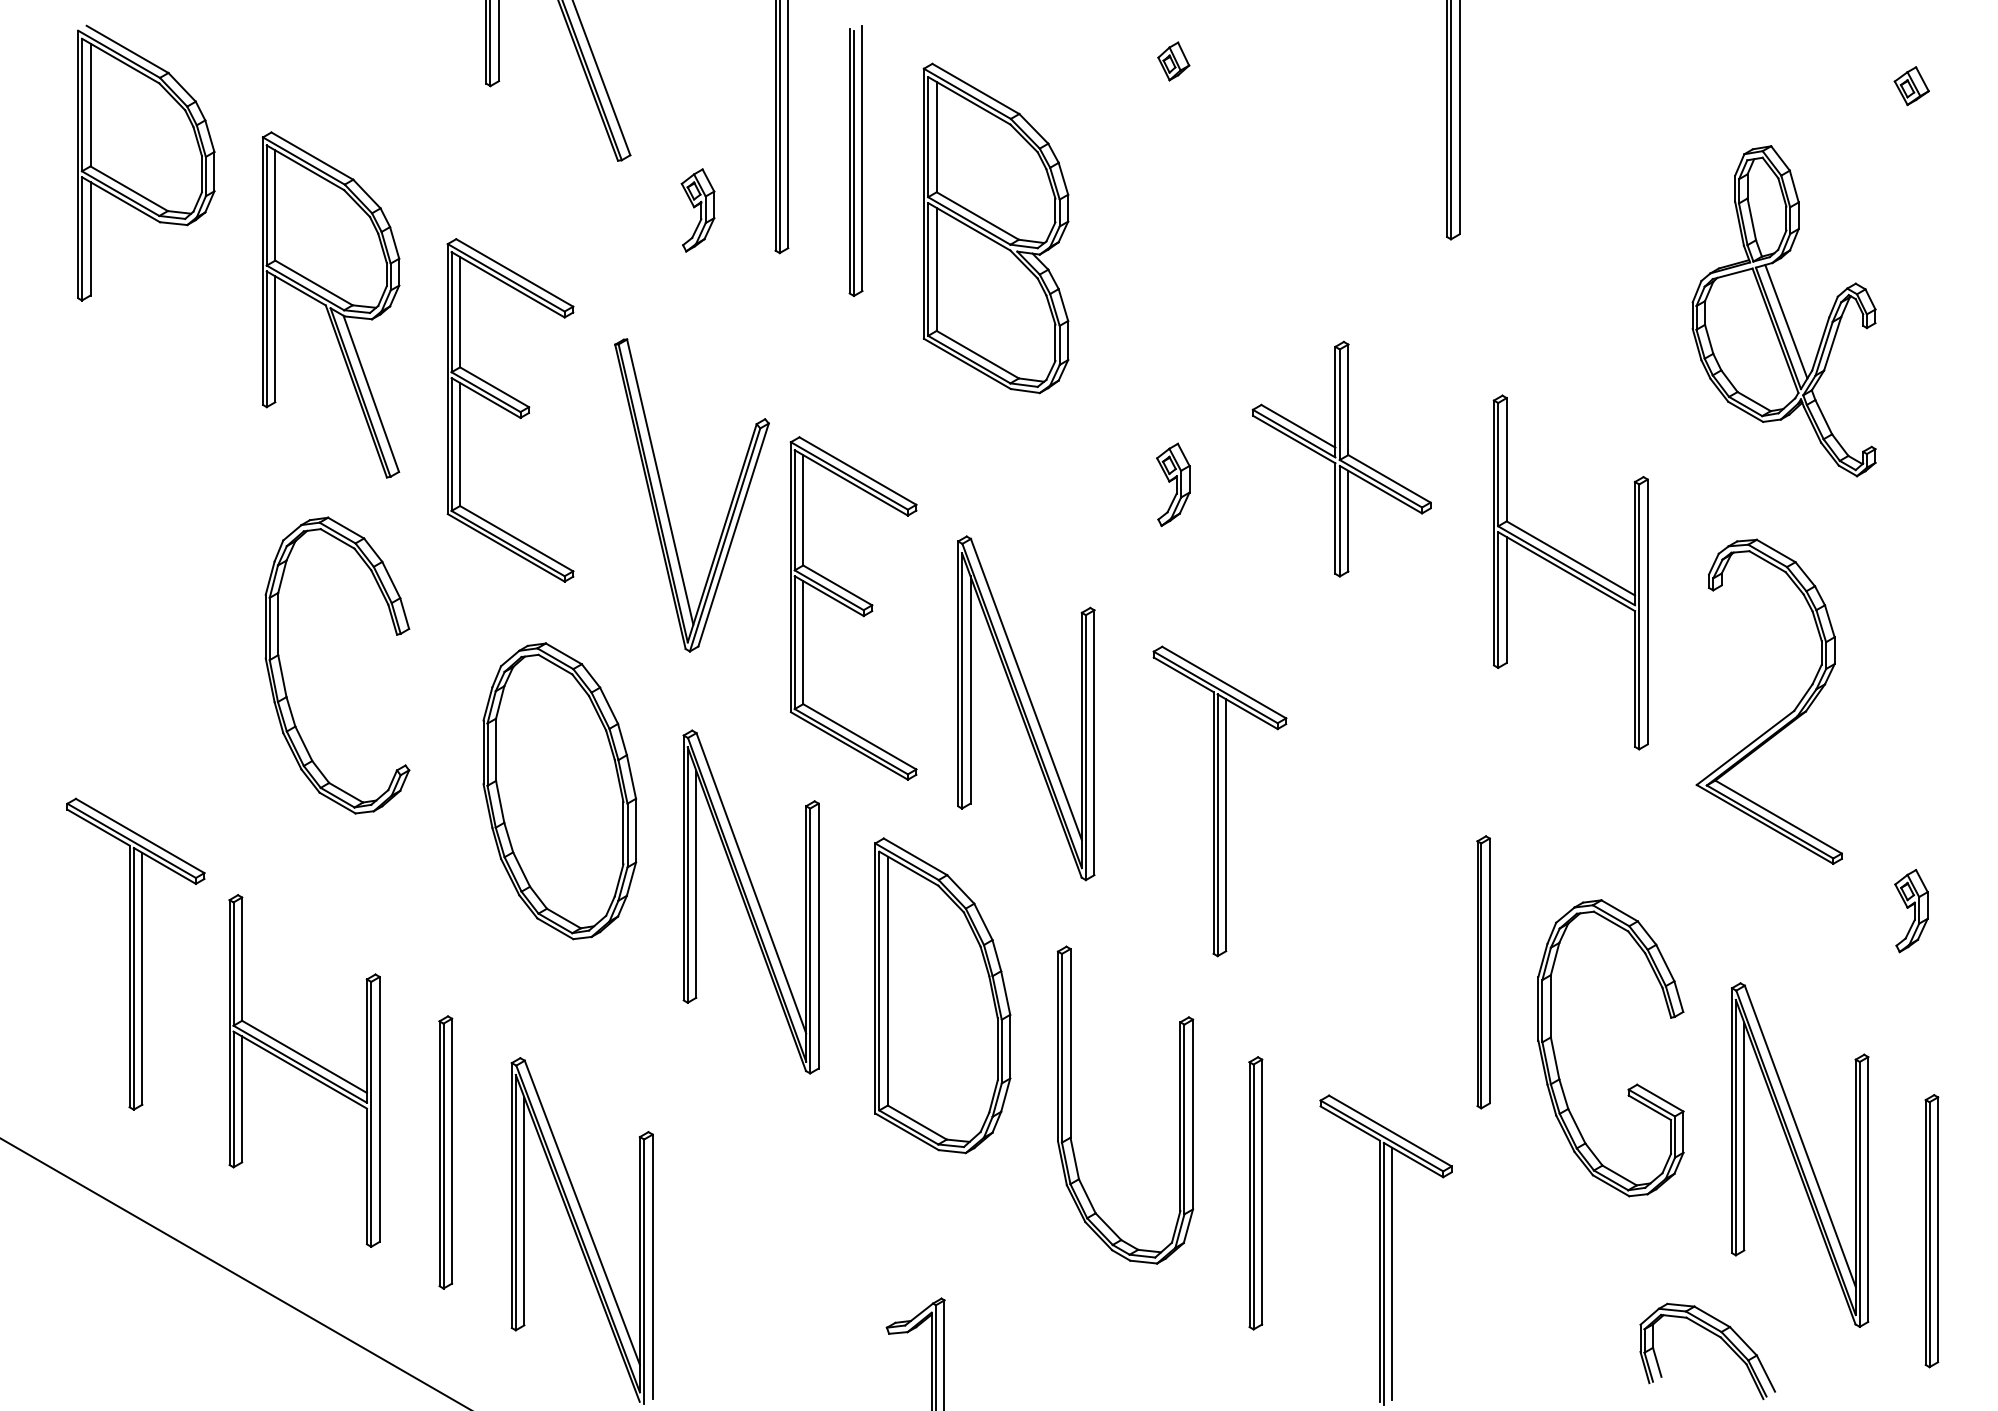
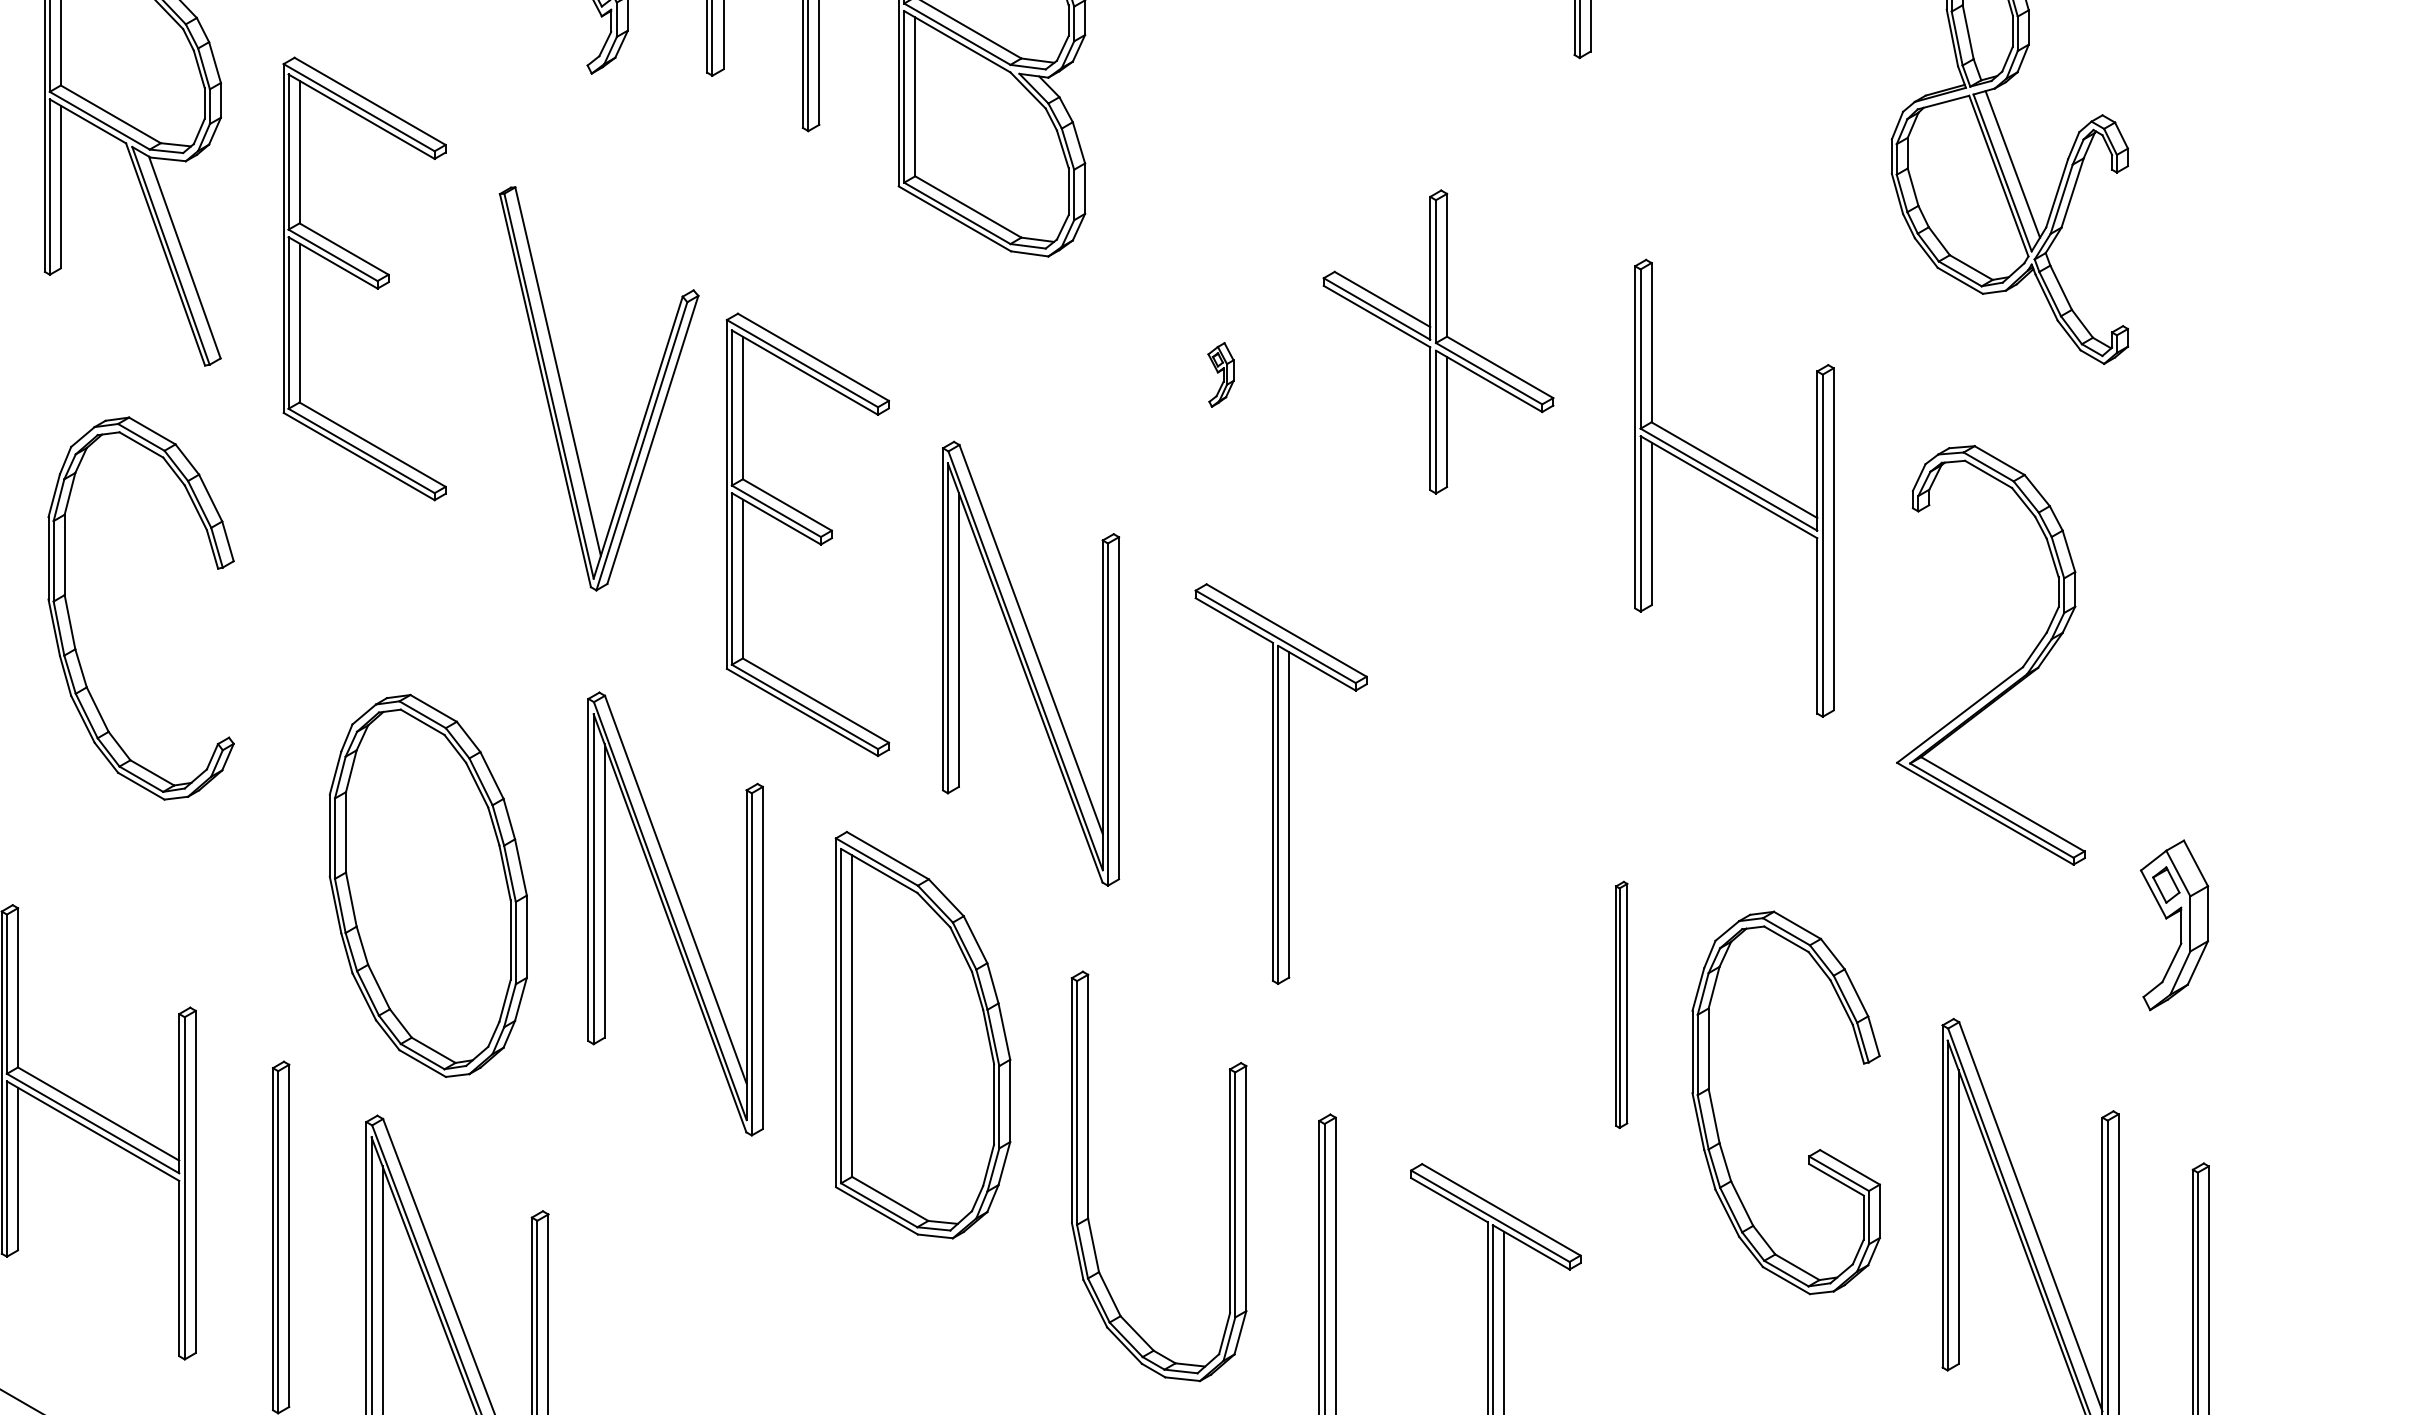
part: (1173, 484) -> (1221, 374), size x0.6
part: (559, 791) -> (427, 886), moved
part: (1911, 911) -> (2174, 926), size x1.6
part: (1483, 972) -> (1621, 1005), size x0.7

